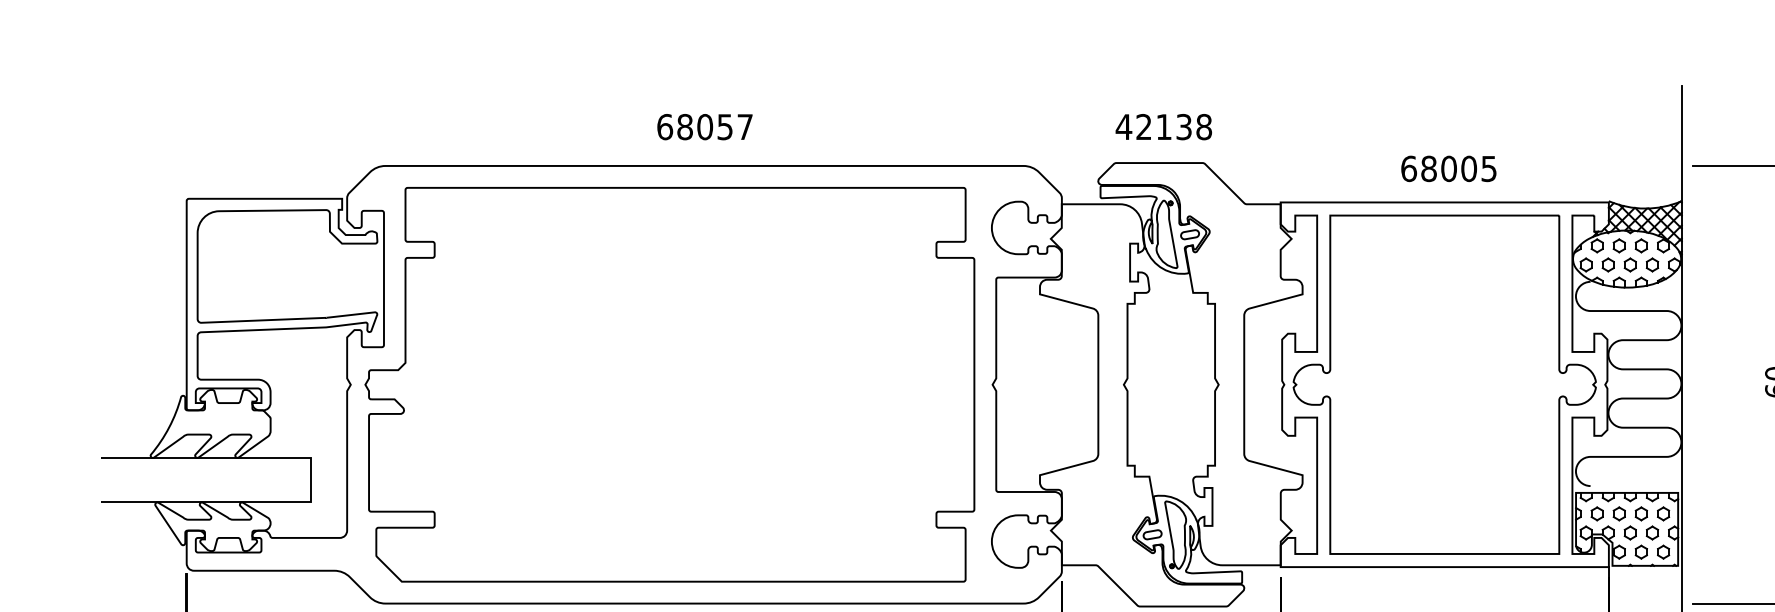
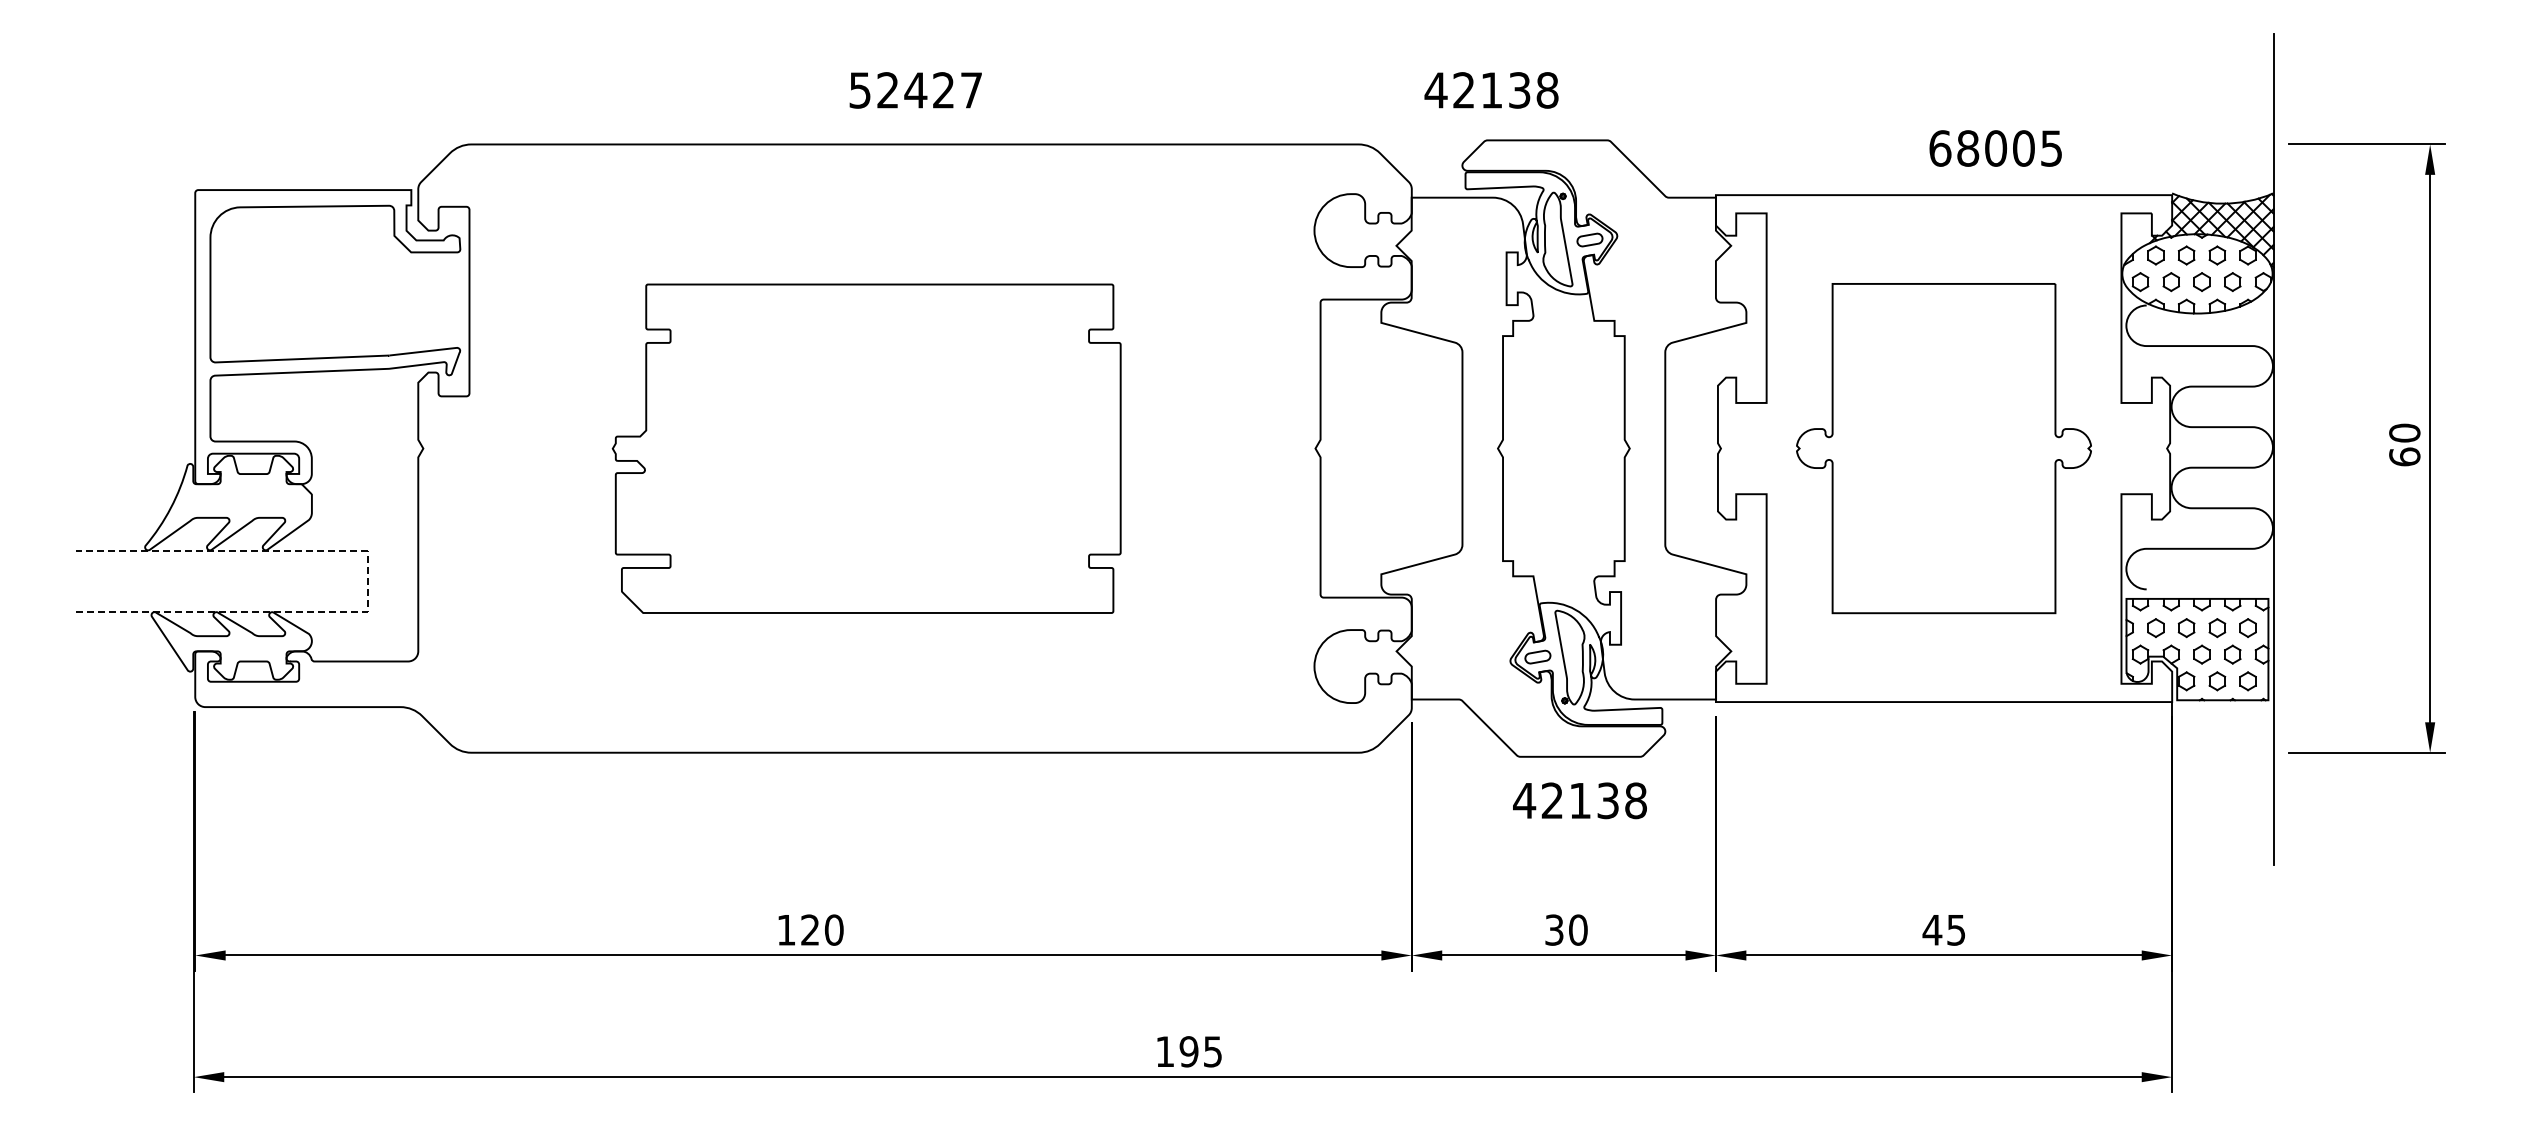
text: (694, 127) -> (901, 90), 68057 -> 52427
text: (1163, 127) -> (1491, 90), moved
text: (1448, 168) -> (1995, 148), moved
part: (669, 384) -> (866, 448), size x0.6
part: (1444, 384) -> (1943, 448), size x0.7
line: (310, 479) -> (367, 580), solid -> dashed

